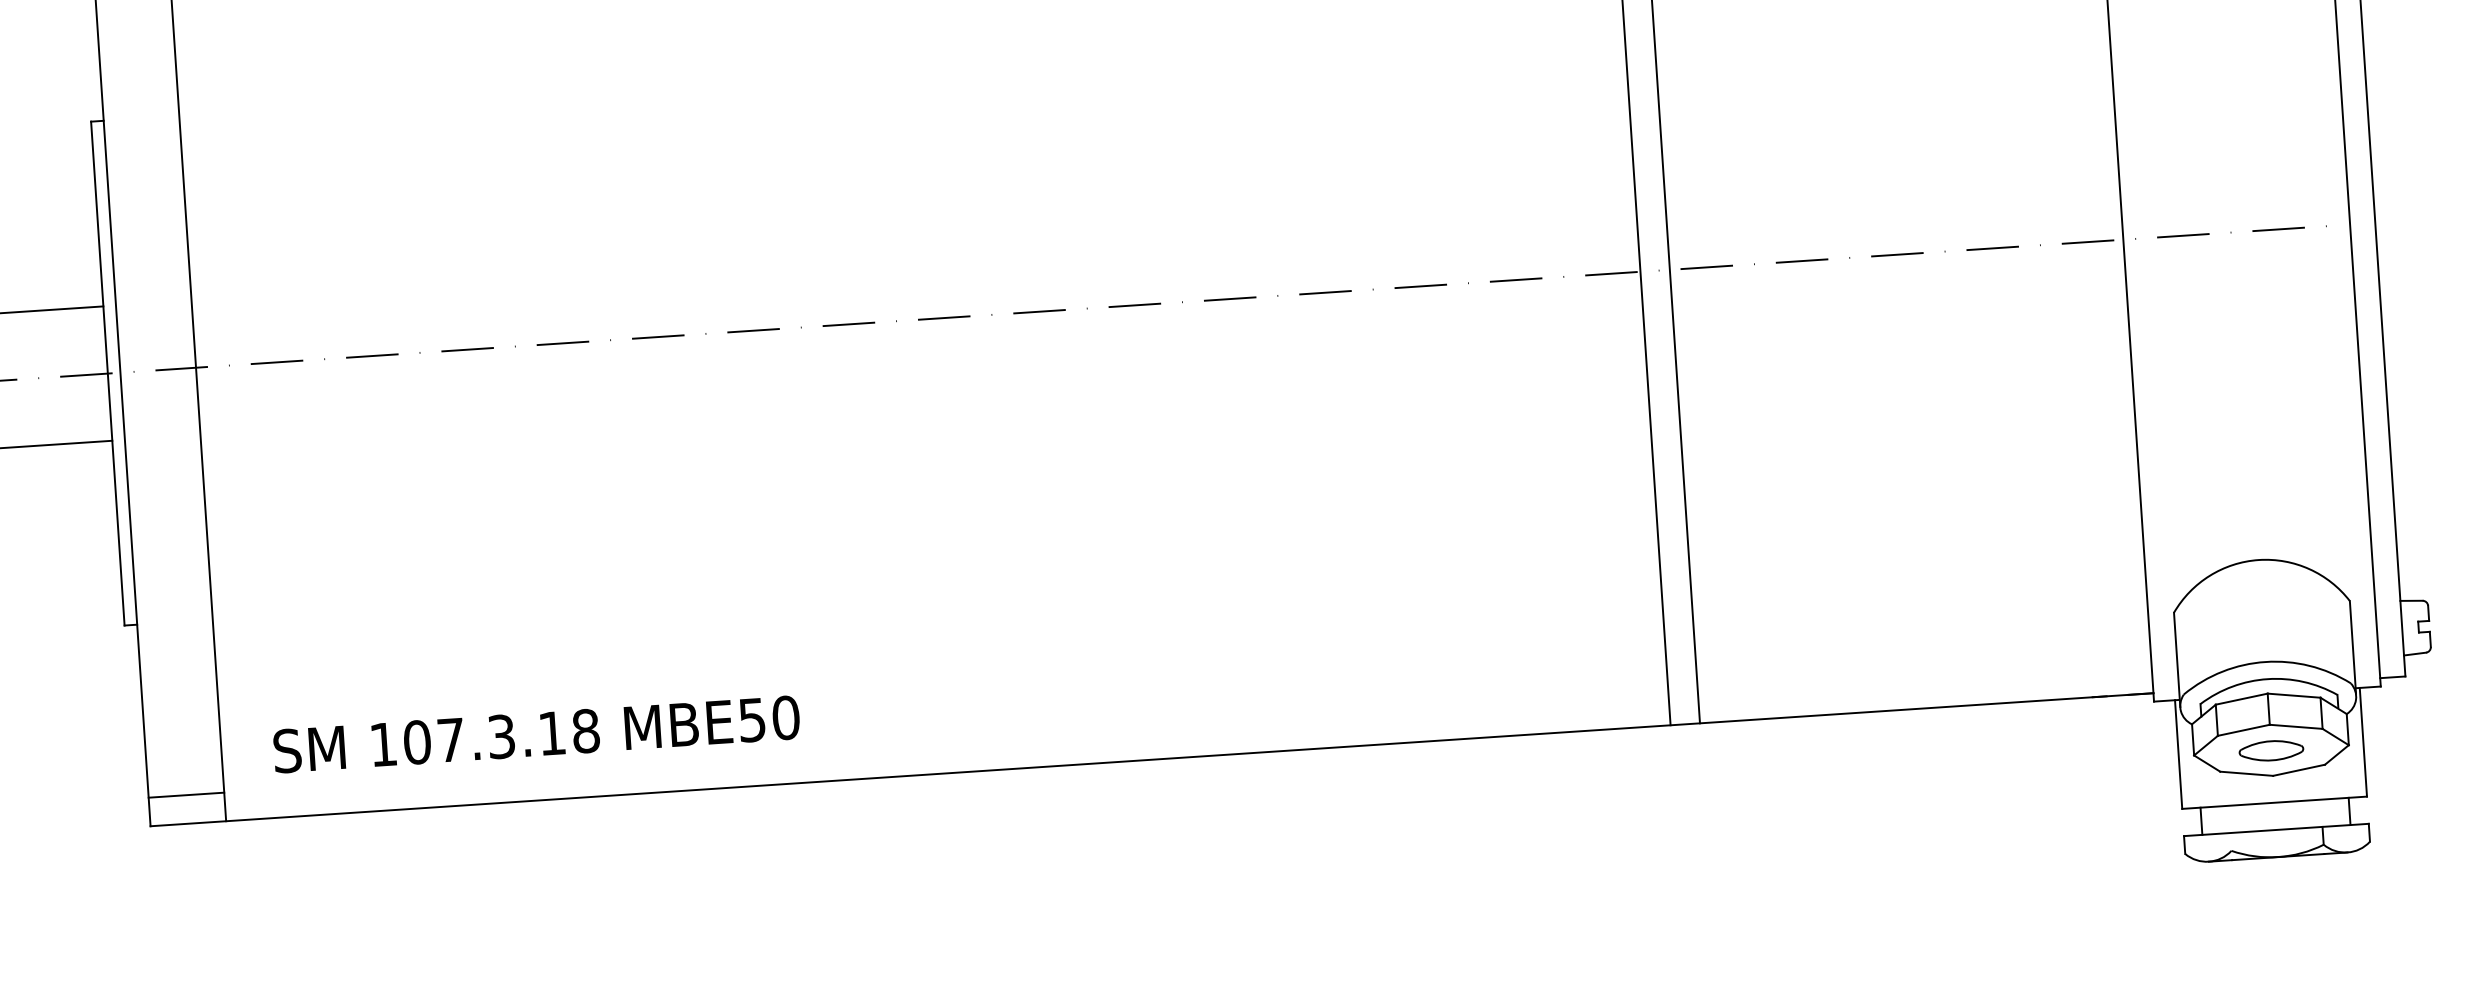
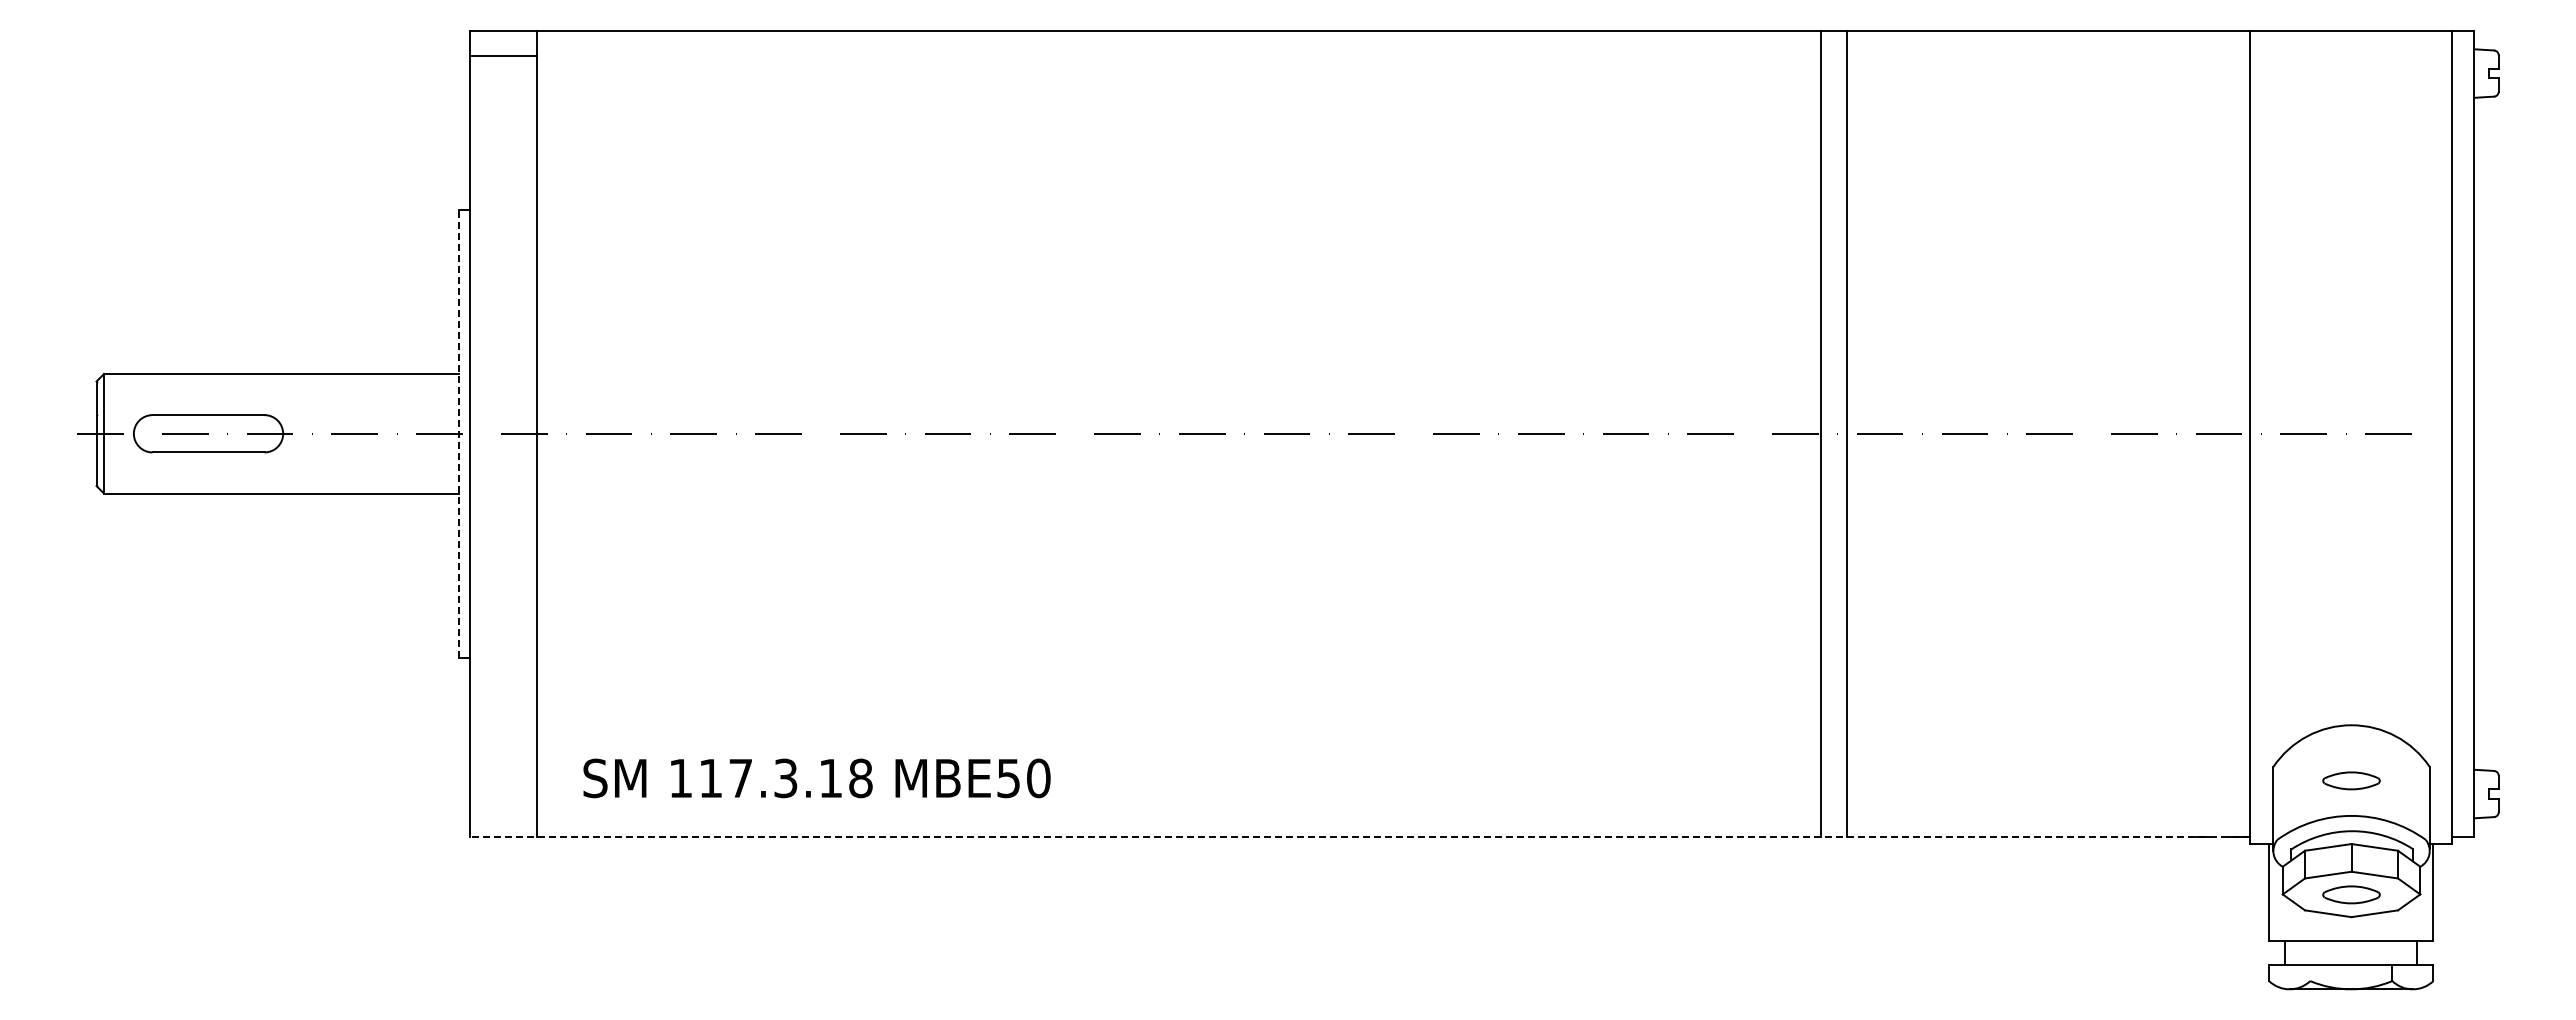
line: (107, 373) -> (458, 433), solid -> dashed
part: (2262, 622) -> (2351, 780), added
text: (416, 742) -> (710, 778), 107.3.18 -> 117.3.18
line: (1151, 759) -> (1359, 836), solid -> dashed
line: (186, 795) -> (503, 811), removed

